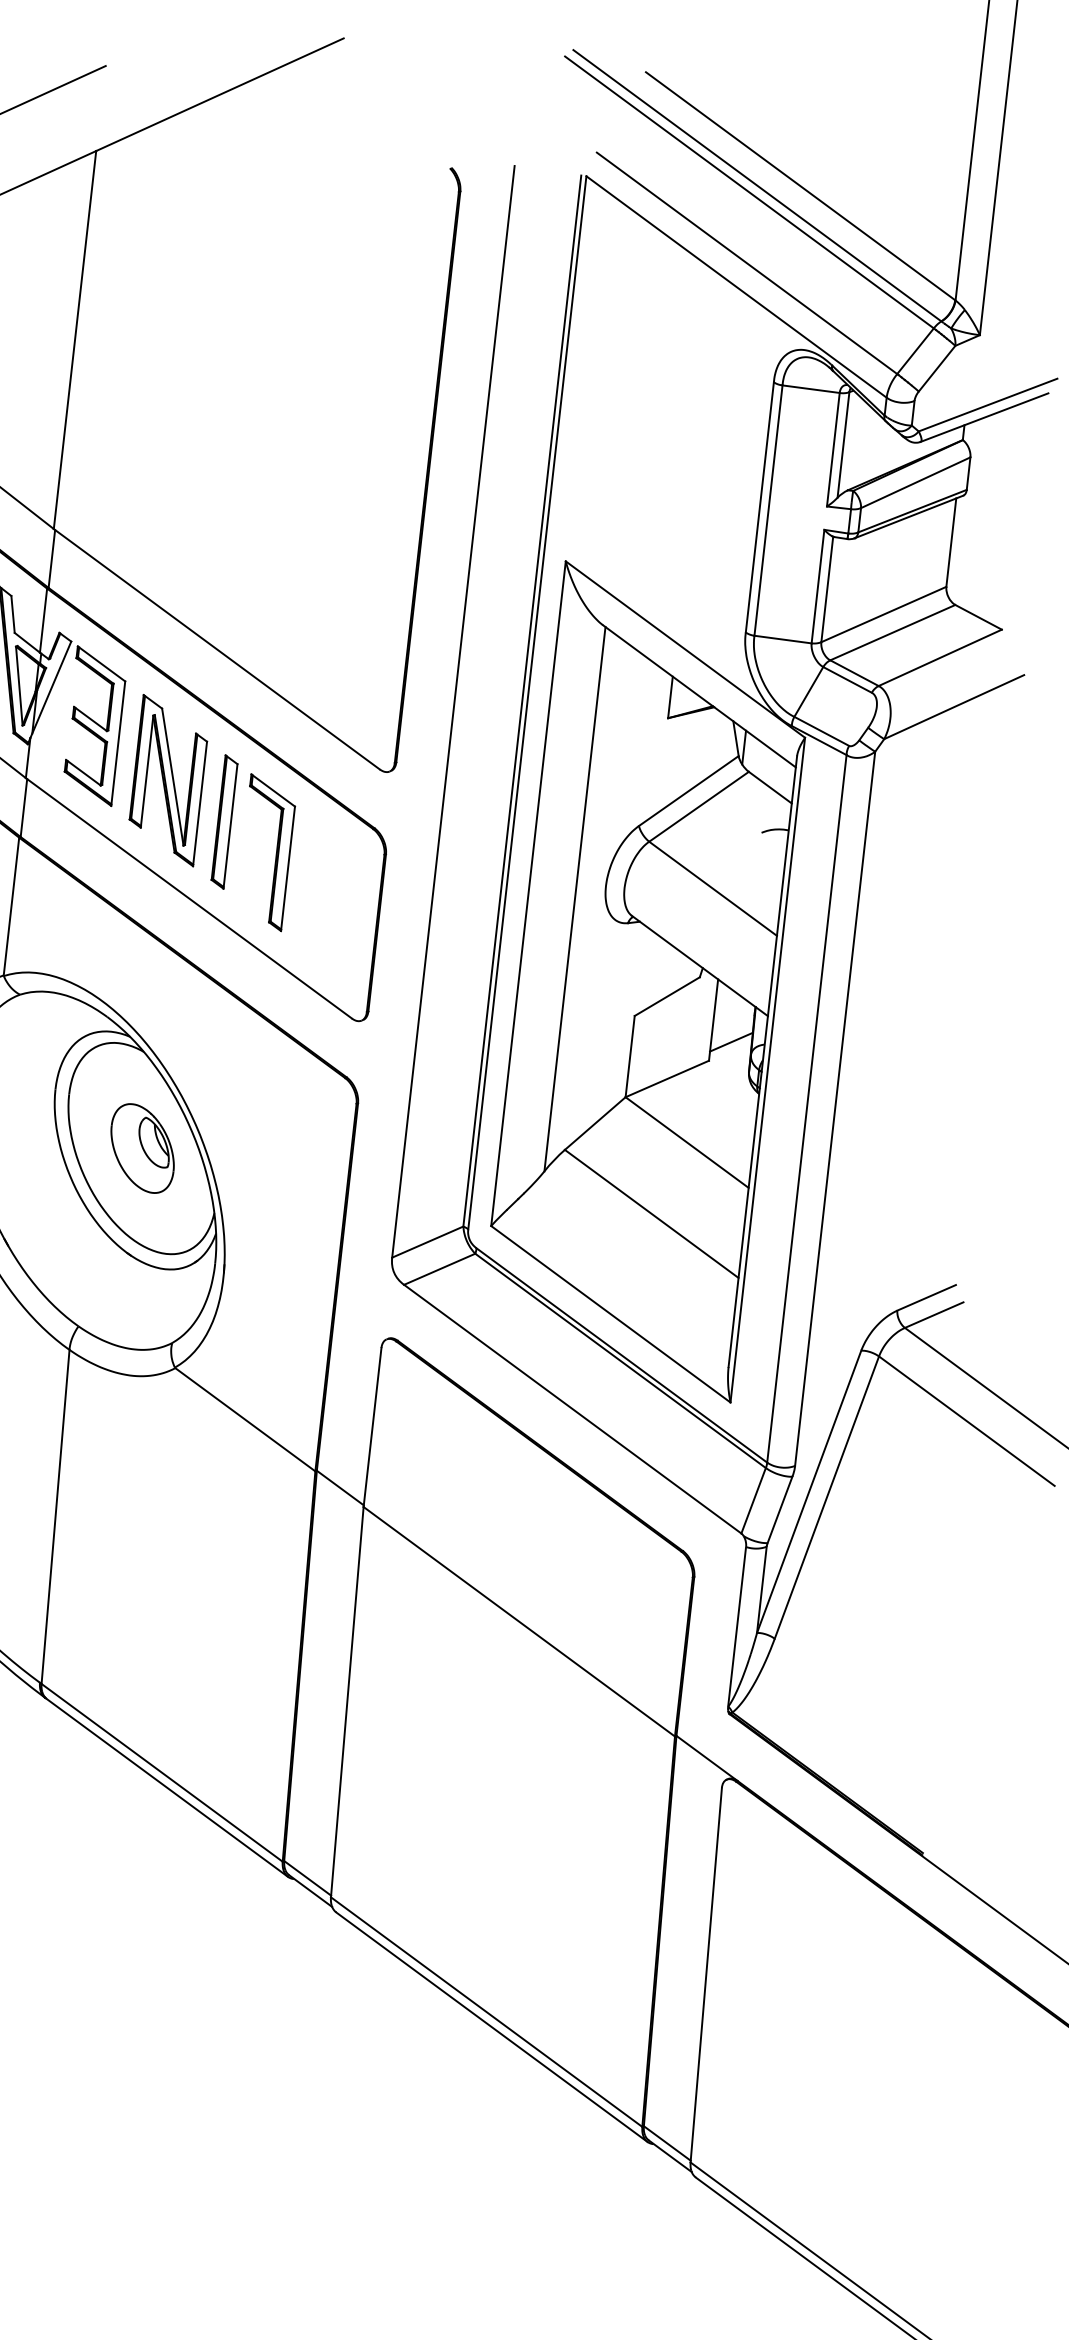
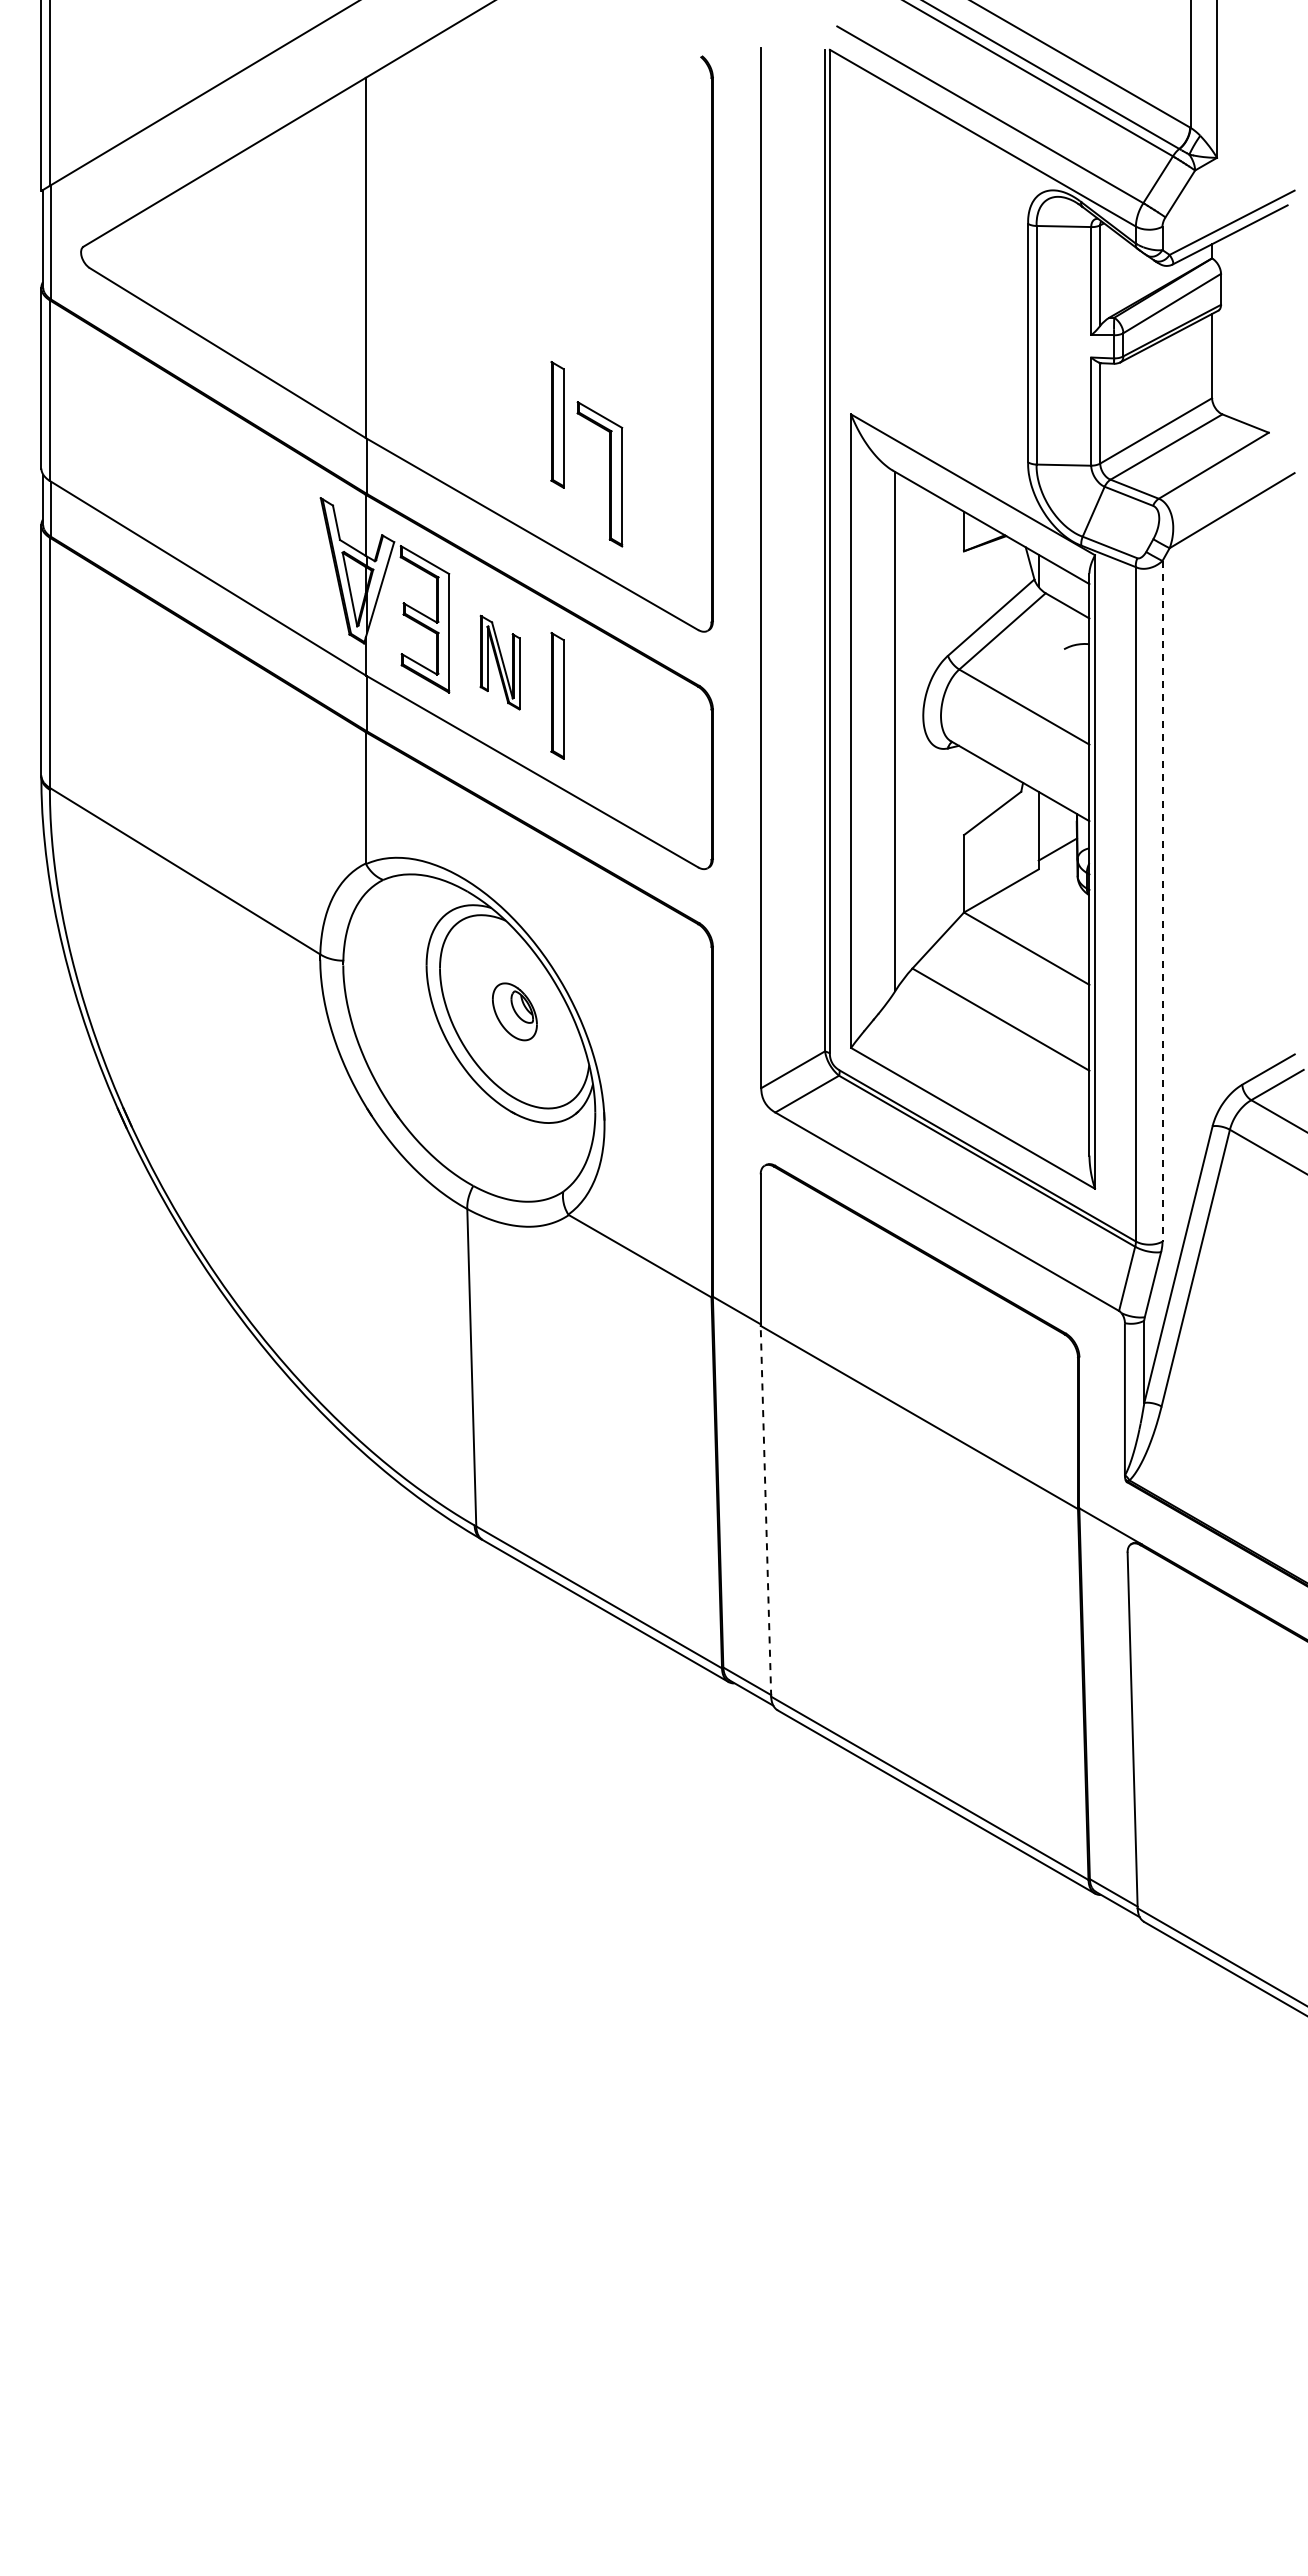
part: (256, 537) -> (557, 424), added
part: (167, 780) -> (499, 662), size x0.6
part: (276, 854) -> (609, 474), moved
line: (835, 1109) -> (1162, 901), solid -> dashed
part: (142, 1148) -> (514, 1011), size x0.7
line: (346, 1701) -> (765, 1510), solid -> dashed

